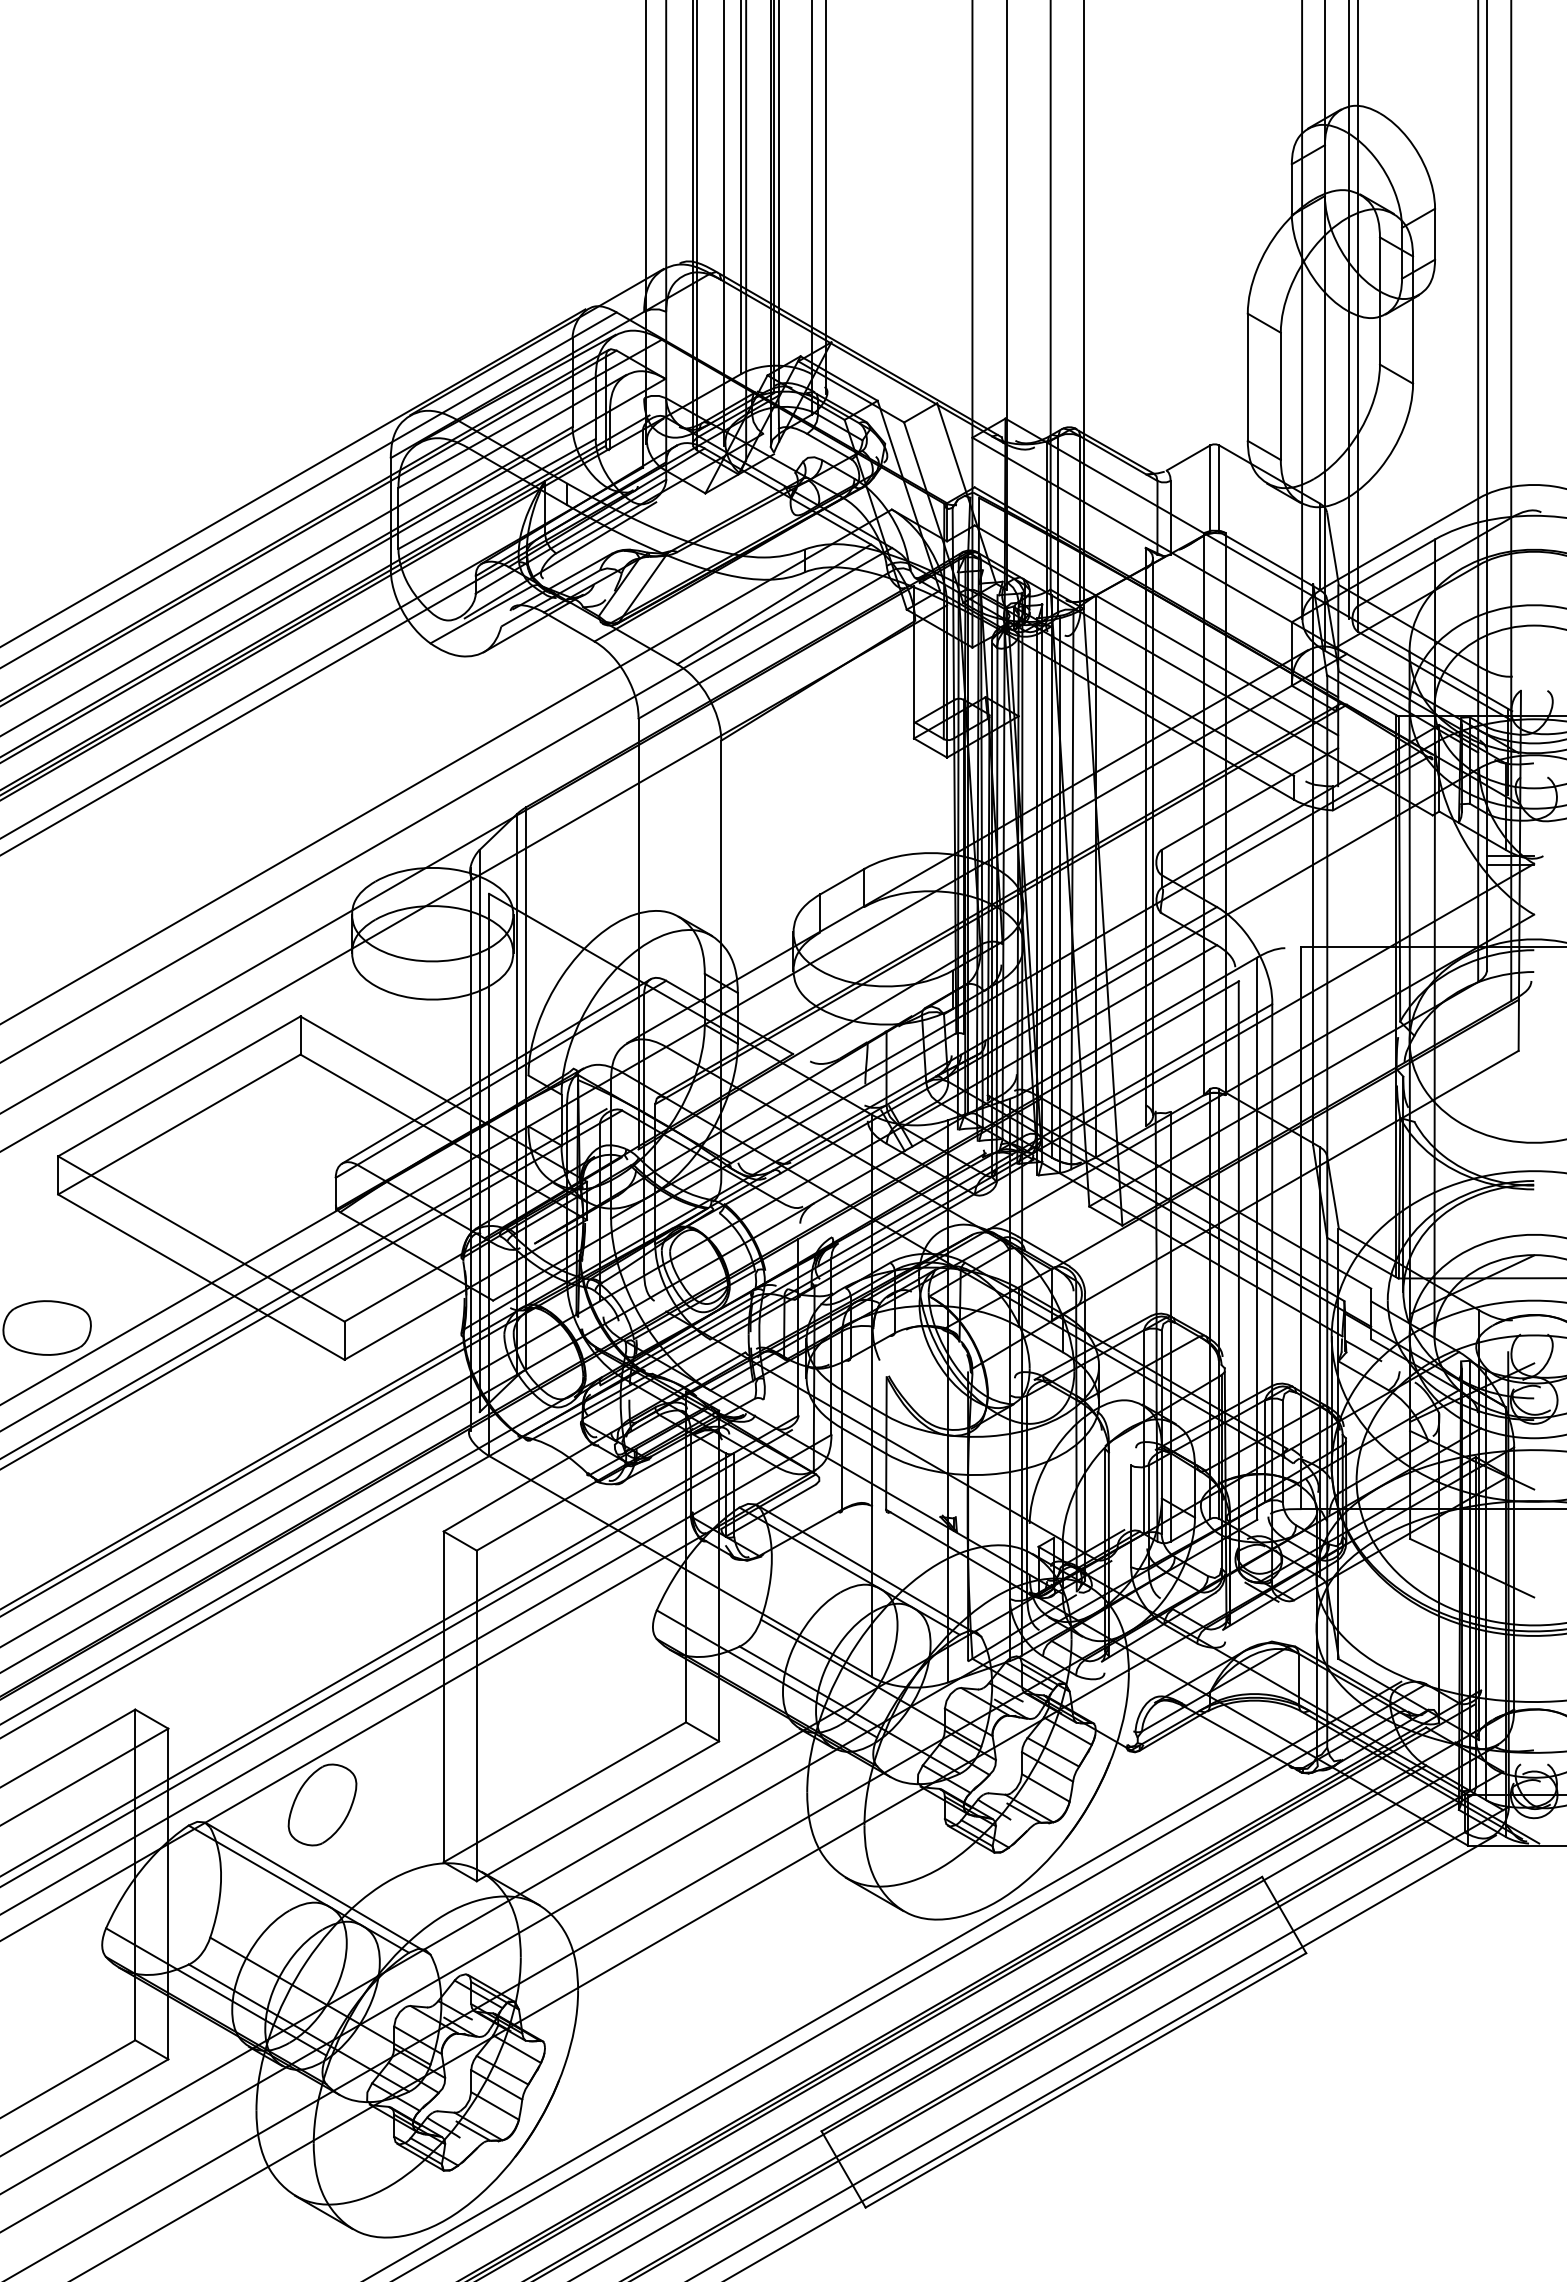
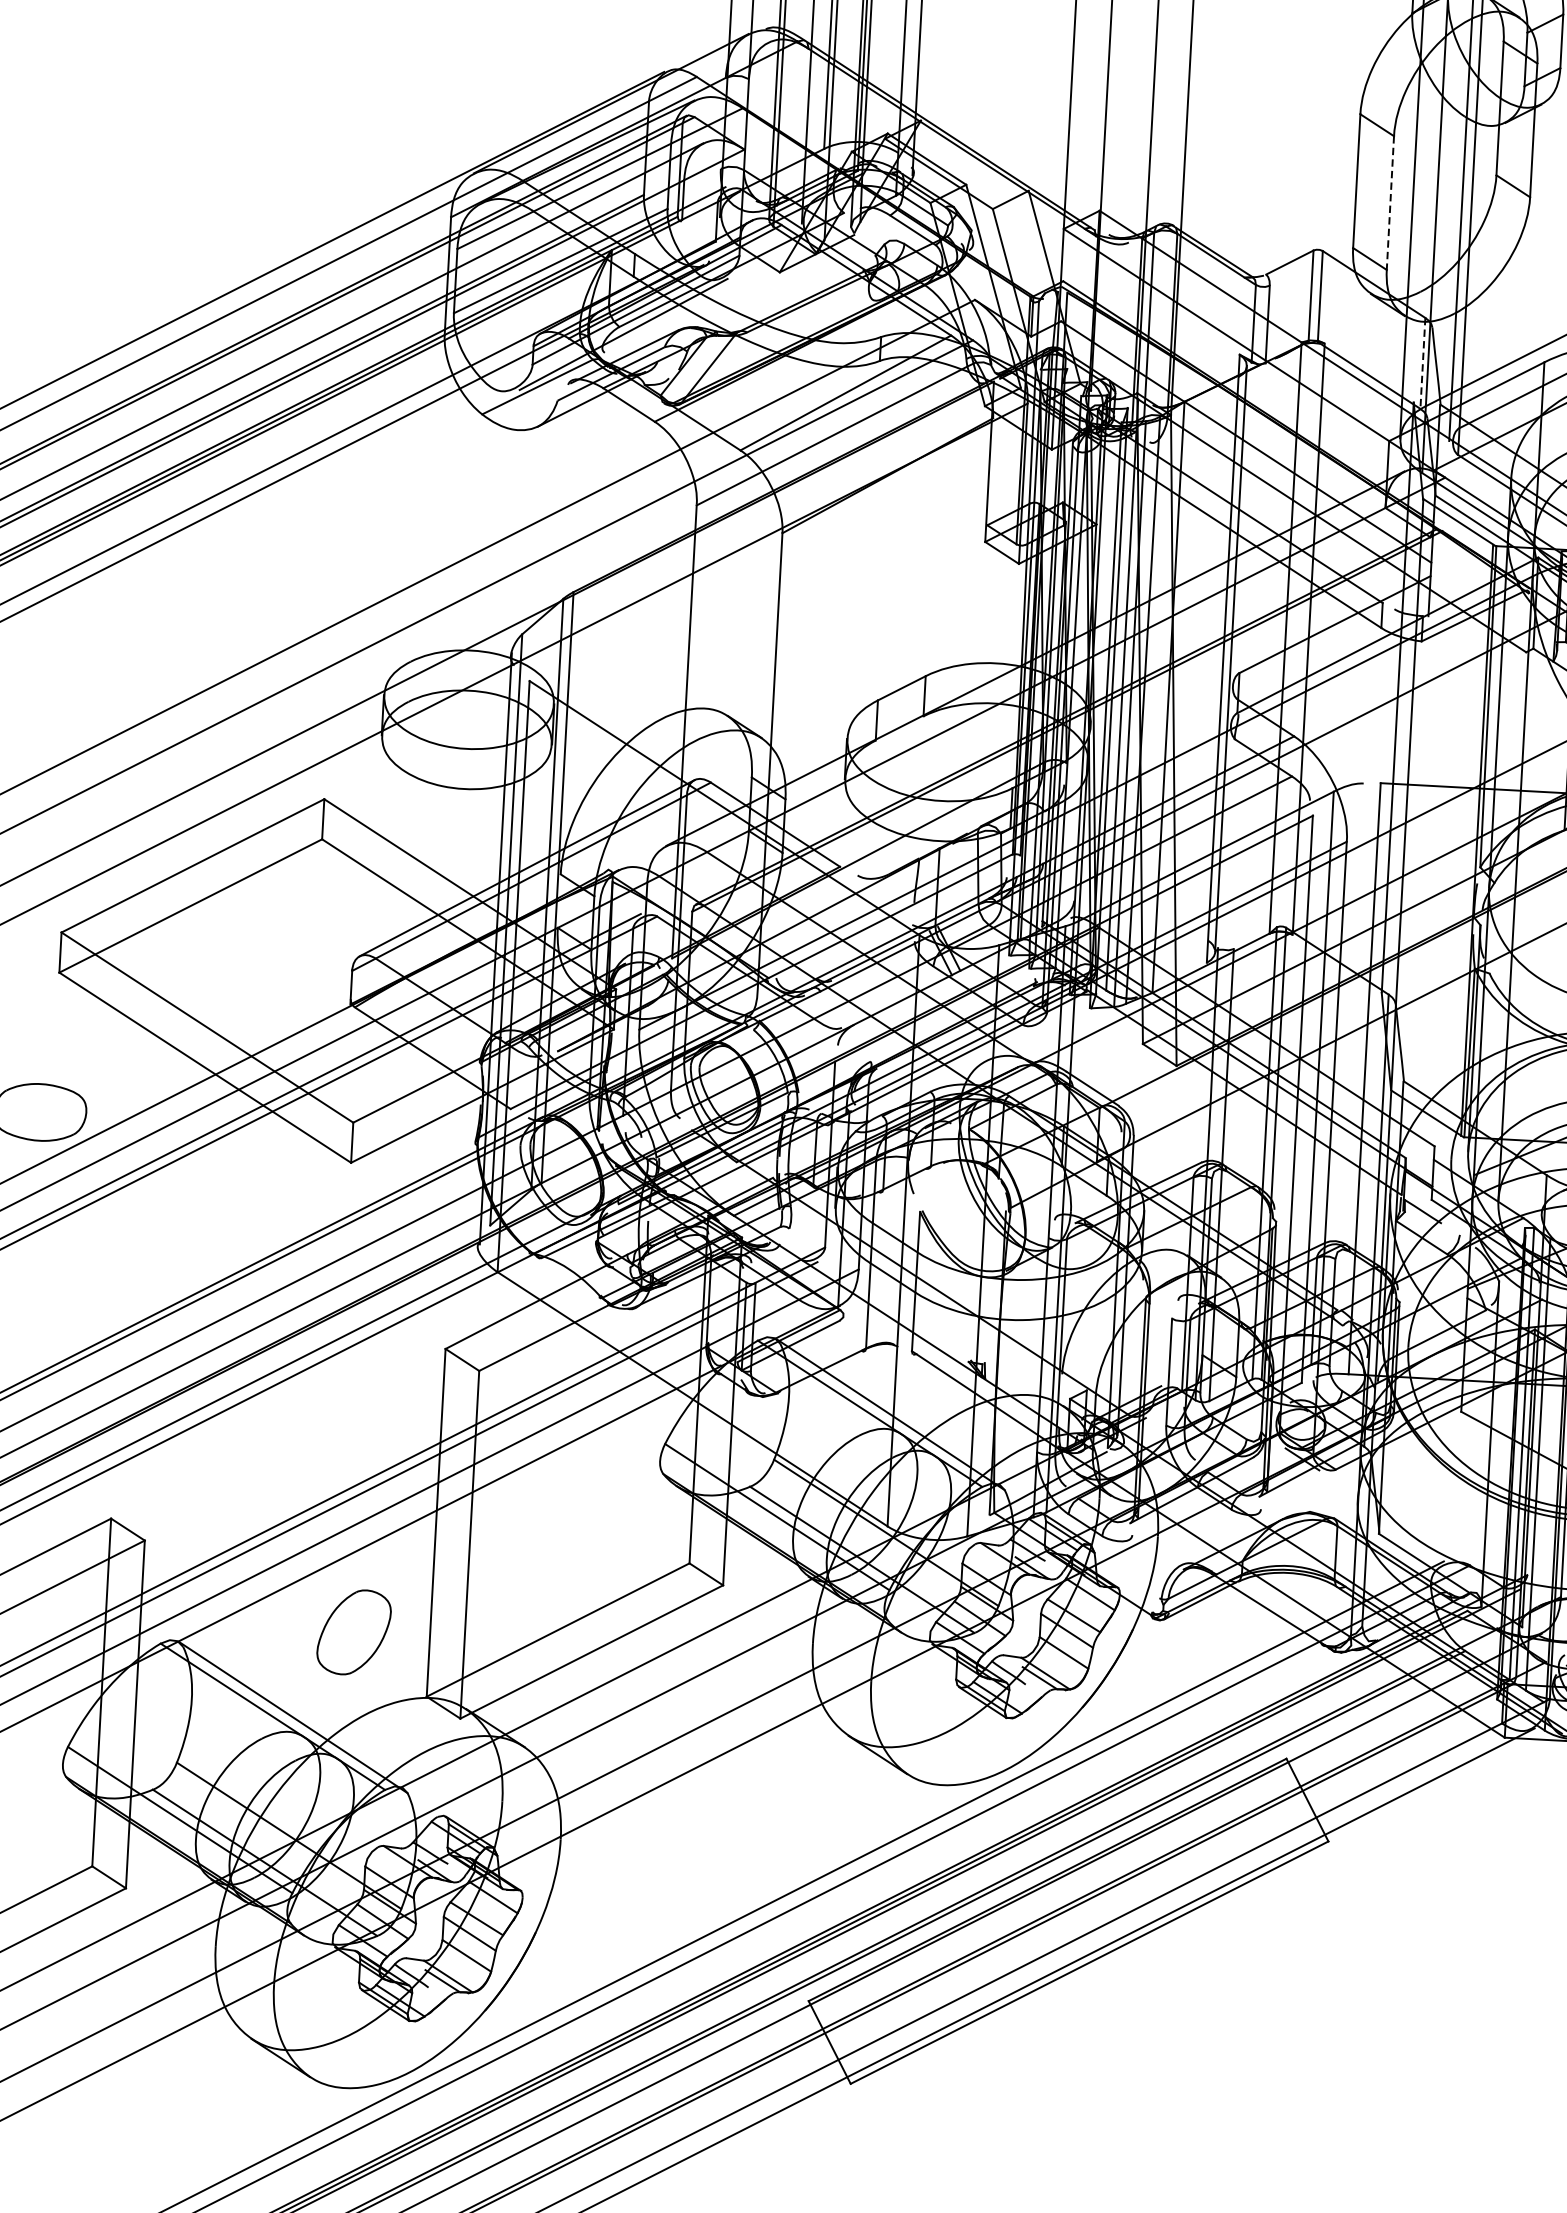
line: (1280, 396) -> (1390, 203), solid -> dashed
line: (1319, 547) -> (1422, 364), solid -> dashed
part: (322, 1804) -> (354, 1631), moved

